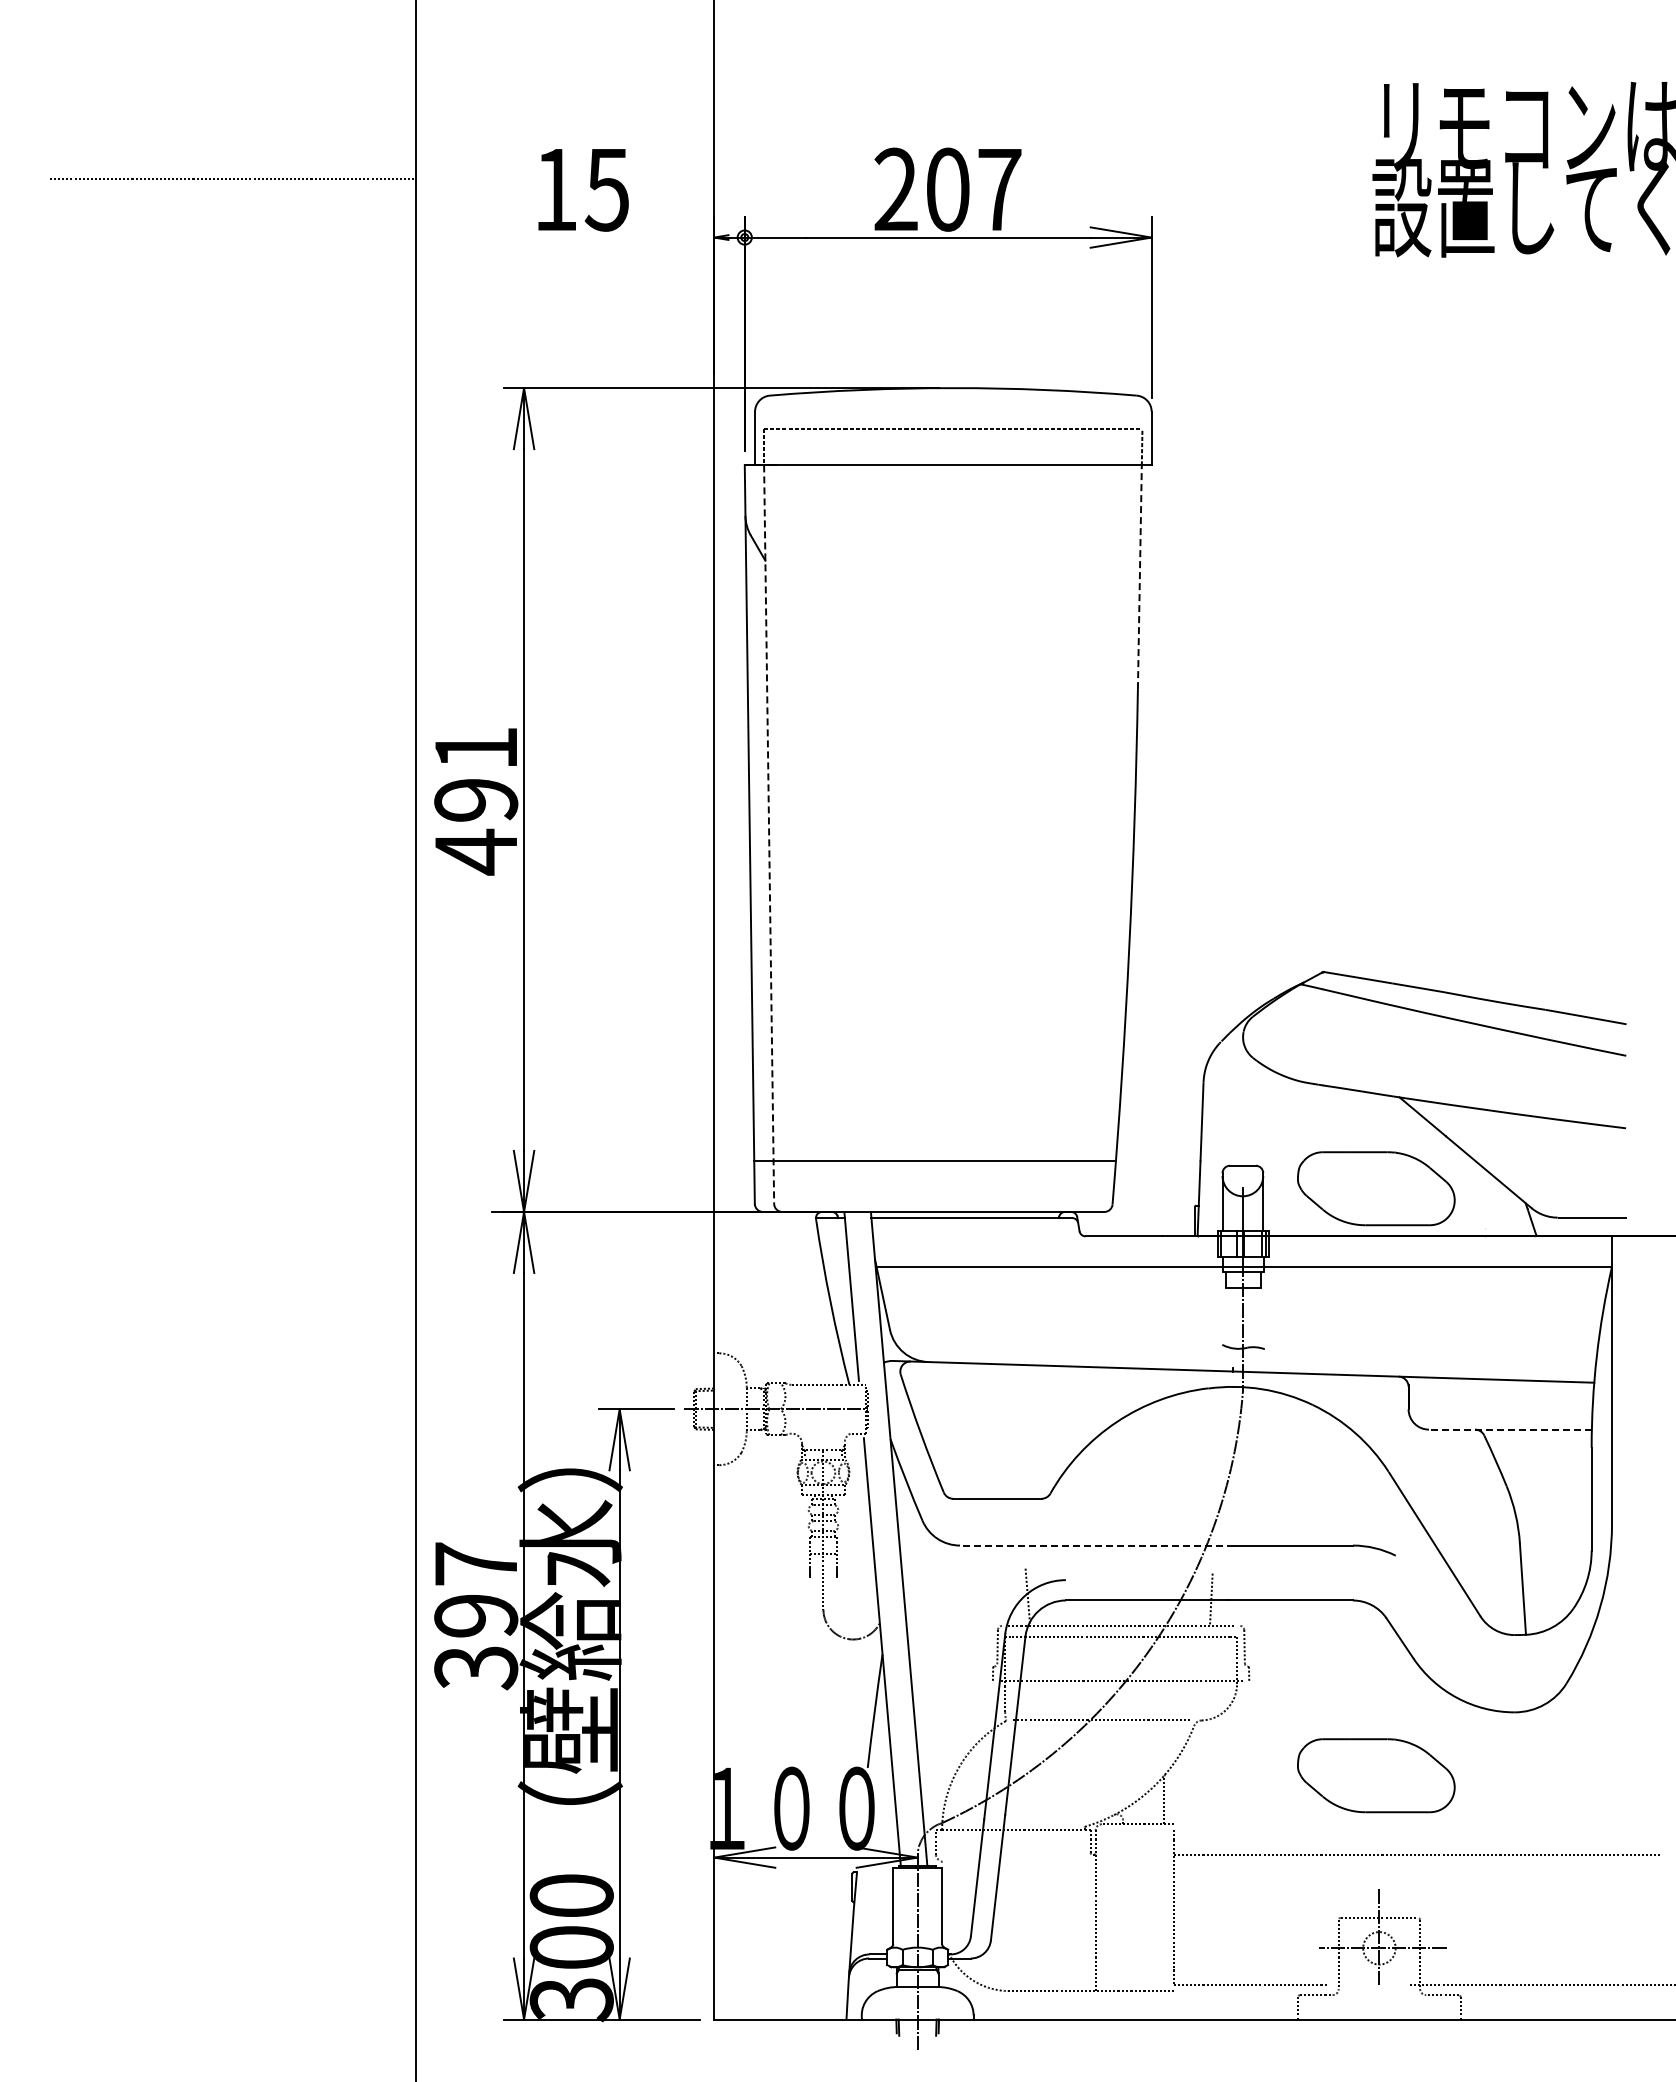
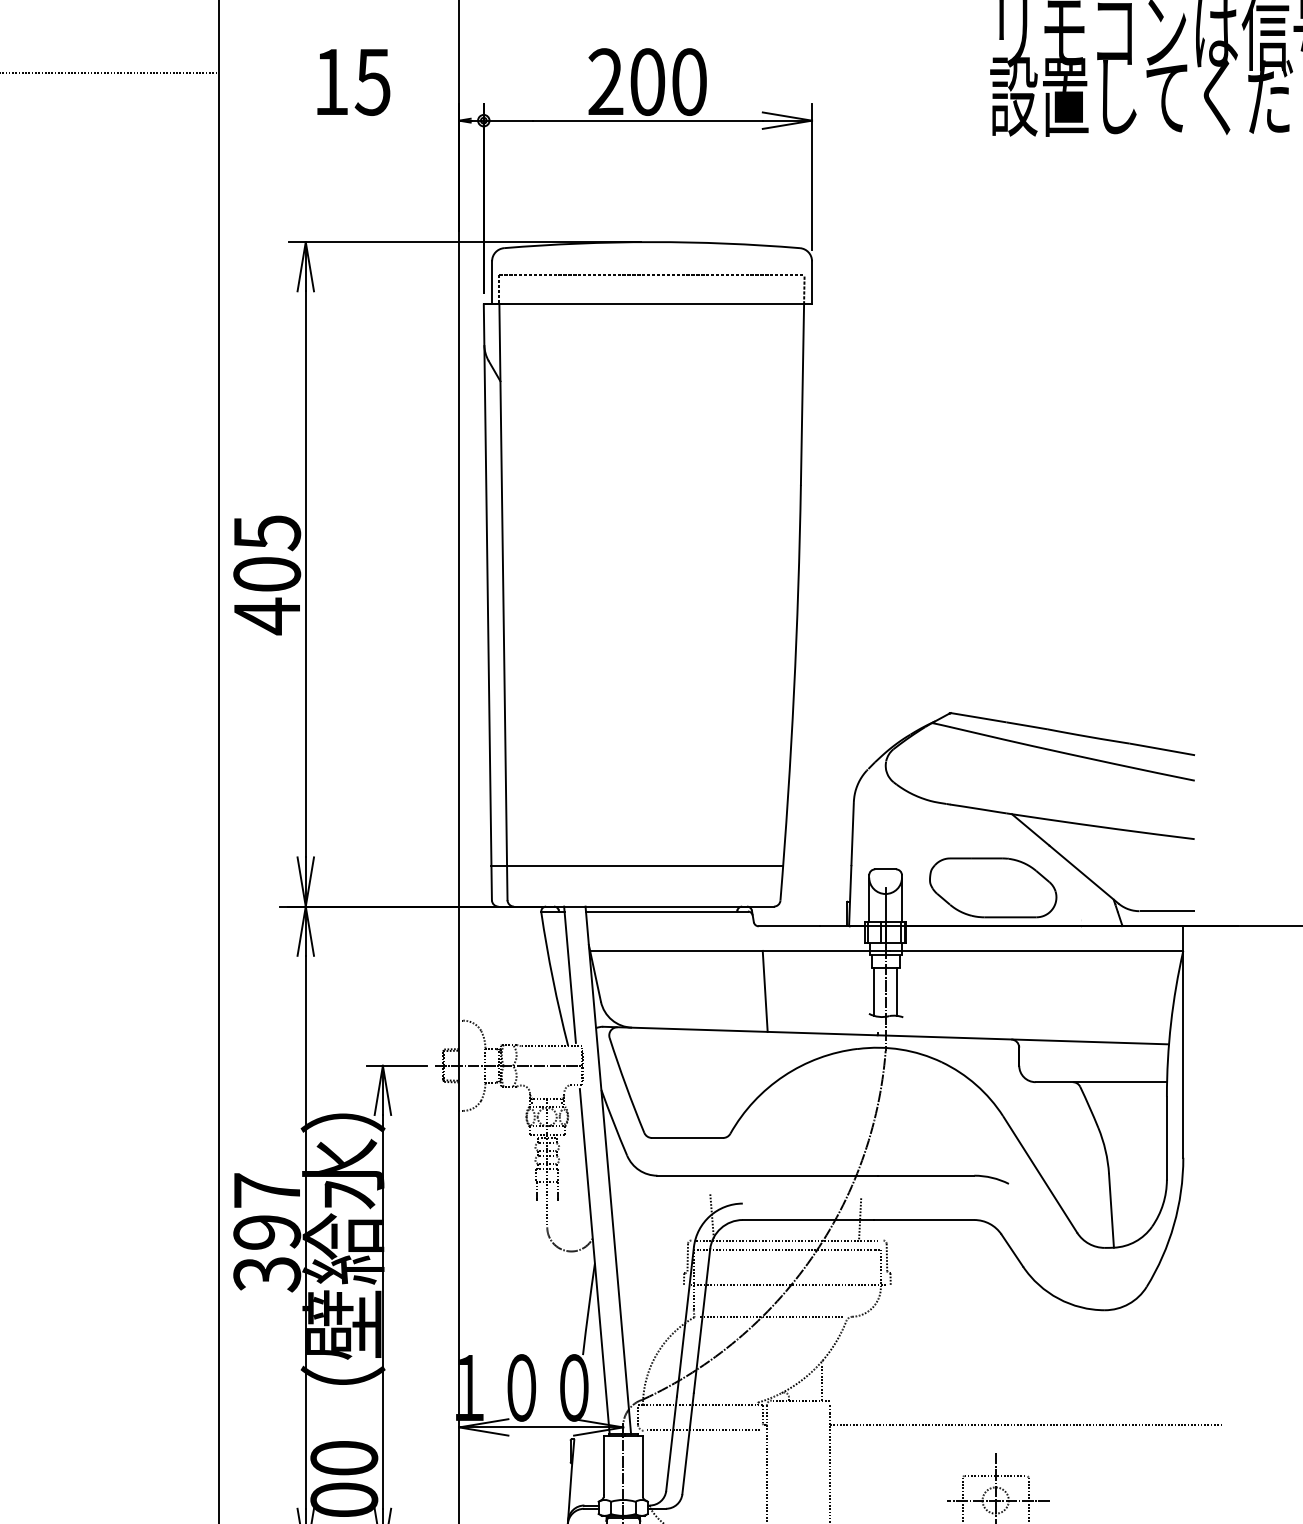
text: (999, 189) -> (689, 81), 207 -> 200
line: (1139, 577) -> (802, 394), dashed -> solid
text: (476, 774) -> (267, 553), 491 -> 405
line: (769, 835) -> (503, 602), dashed -> solid
line: (1093, 1316) -> (765, 990), added
line: (1228, 1317) -> (873, 991), added
line: (1257, 1317) -> (897, 991), added
line: (1509, 1429) -> (1100, 1082), dashed -> solid
line: (1096, 1545) -> (767, 1175), dashed -> solid
part: (1376, 1775) -> (993, 1361), removed
line: (1015, 1860) -> (702, 1429), added

